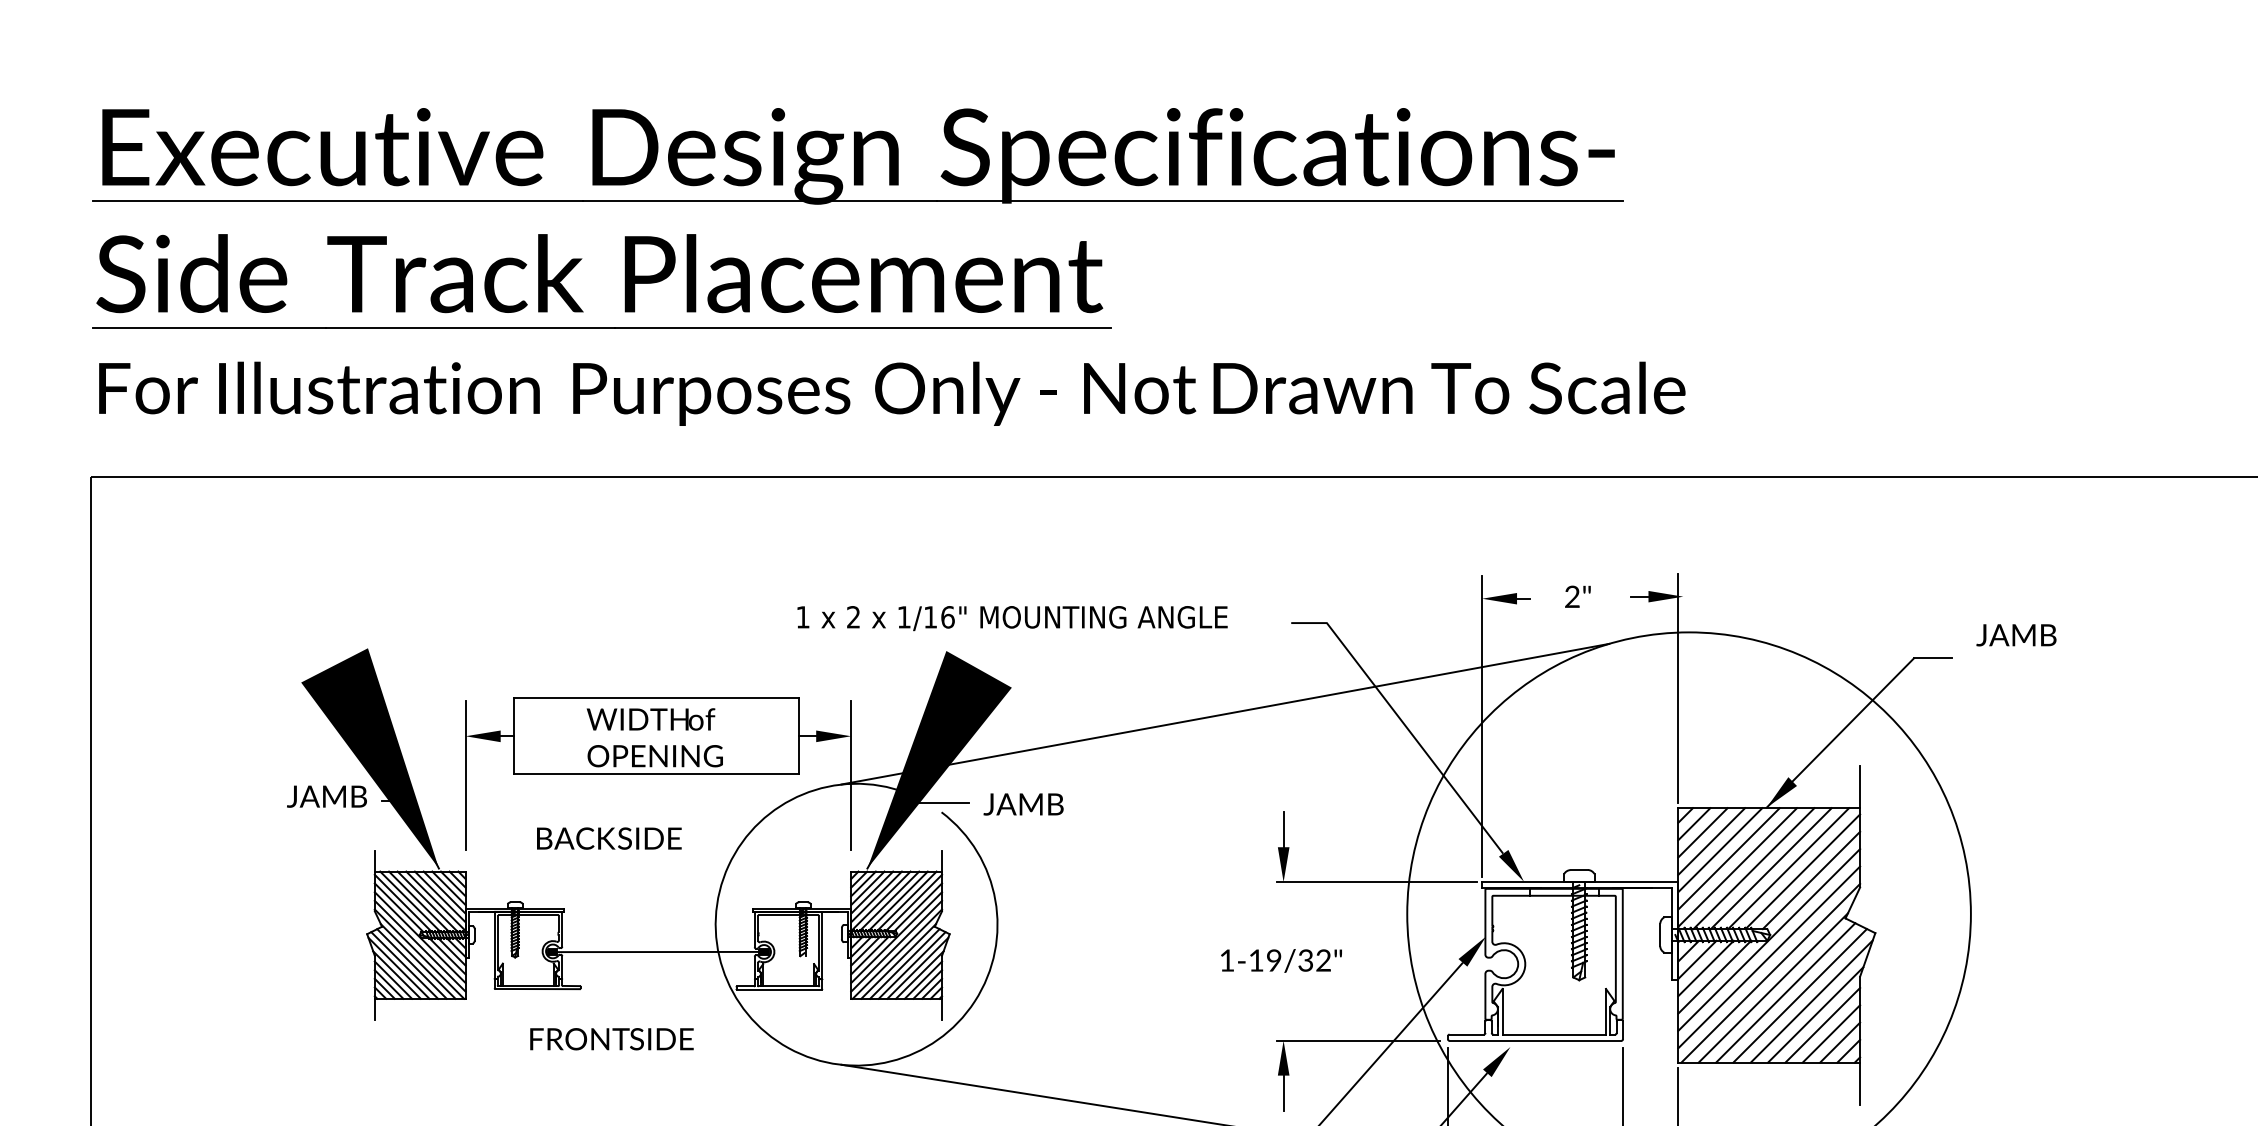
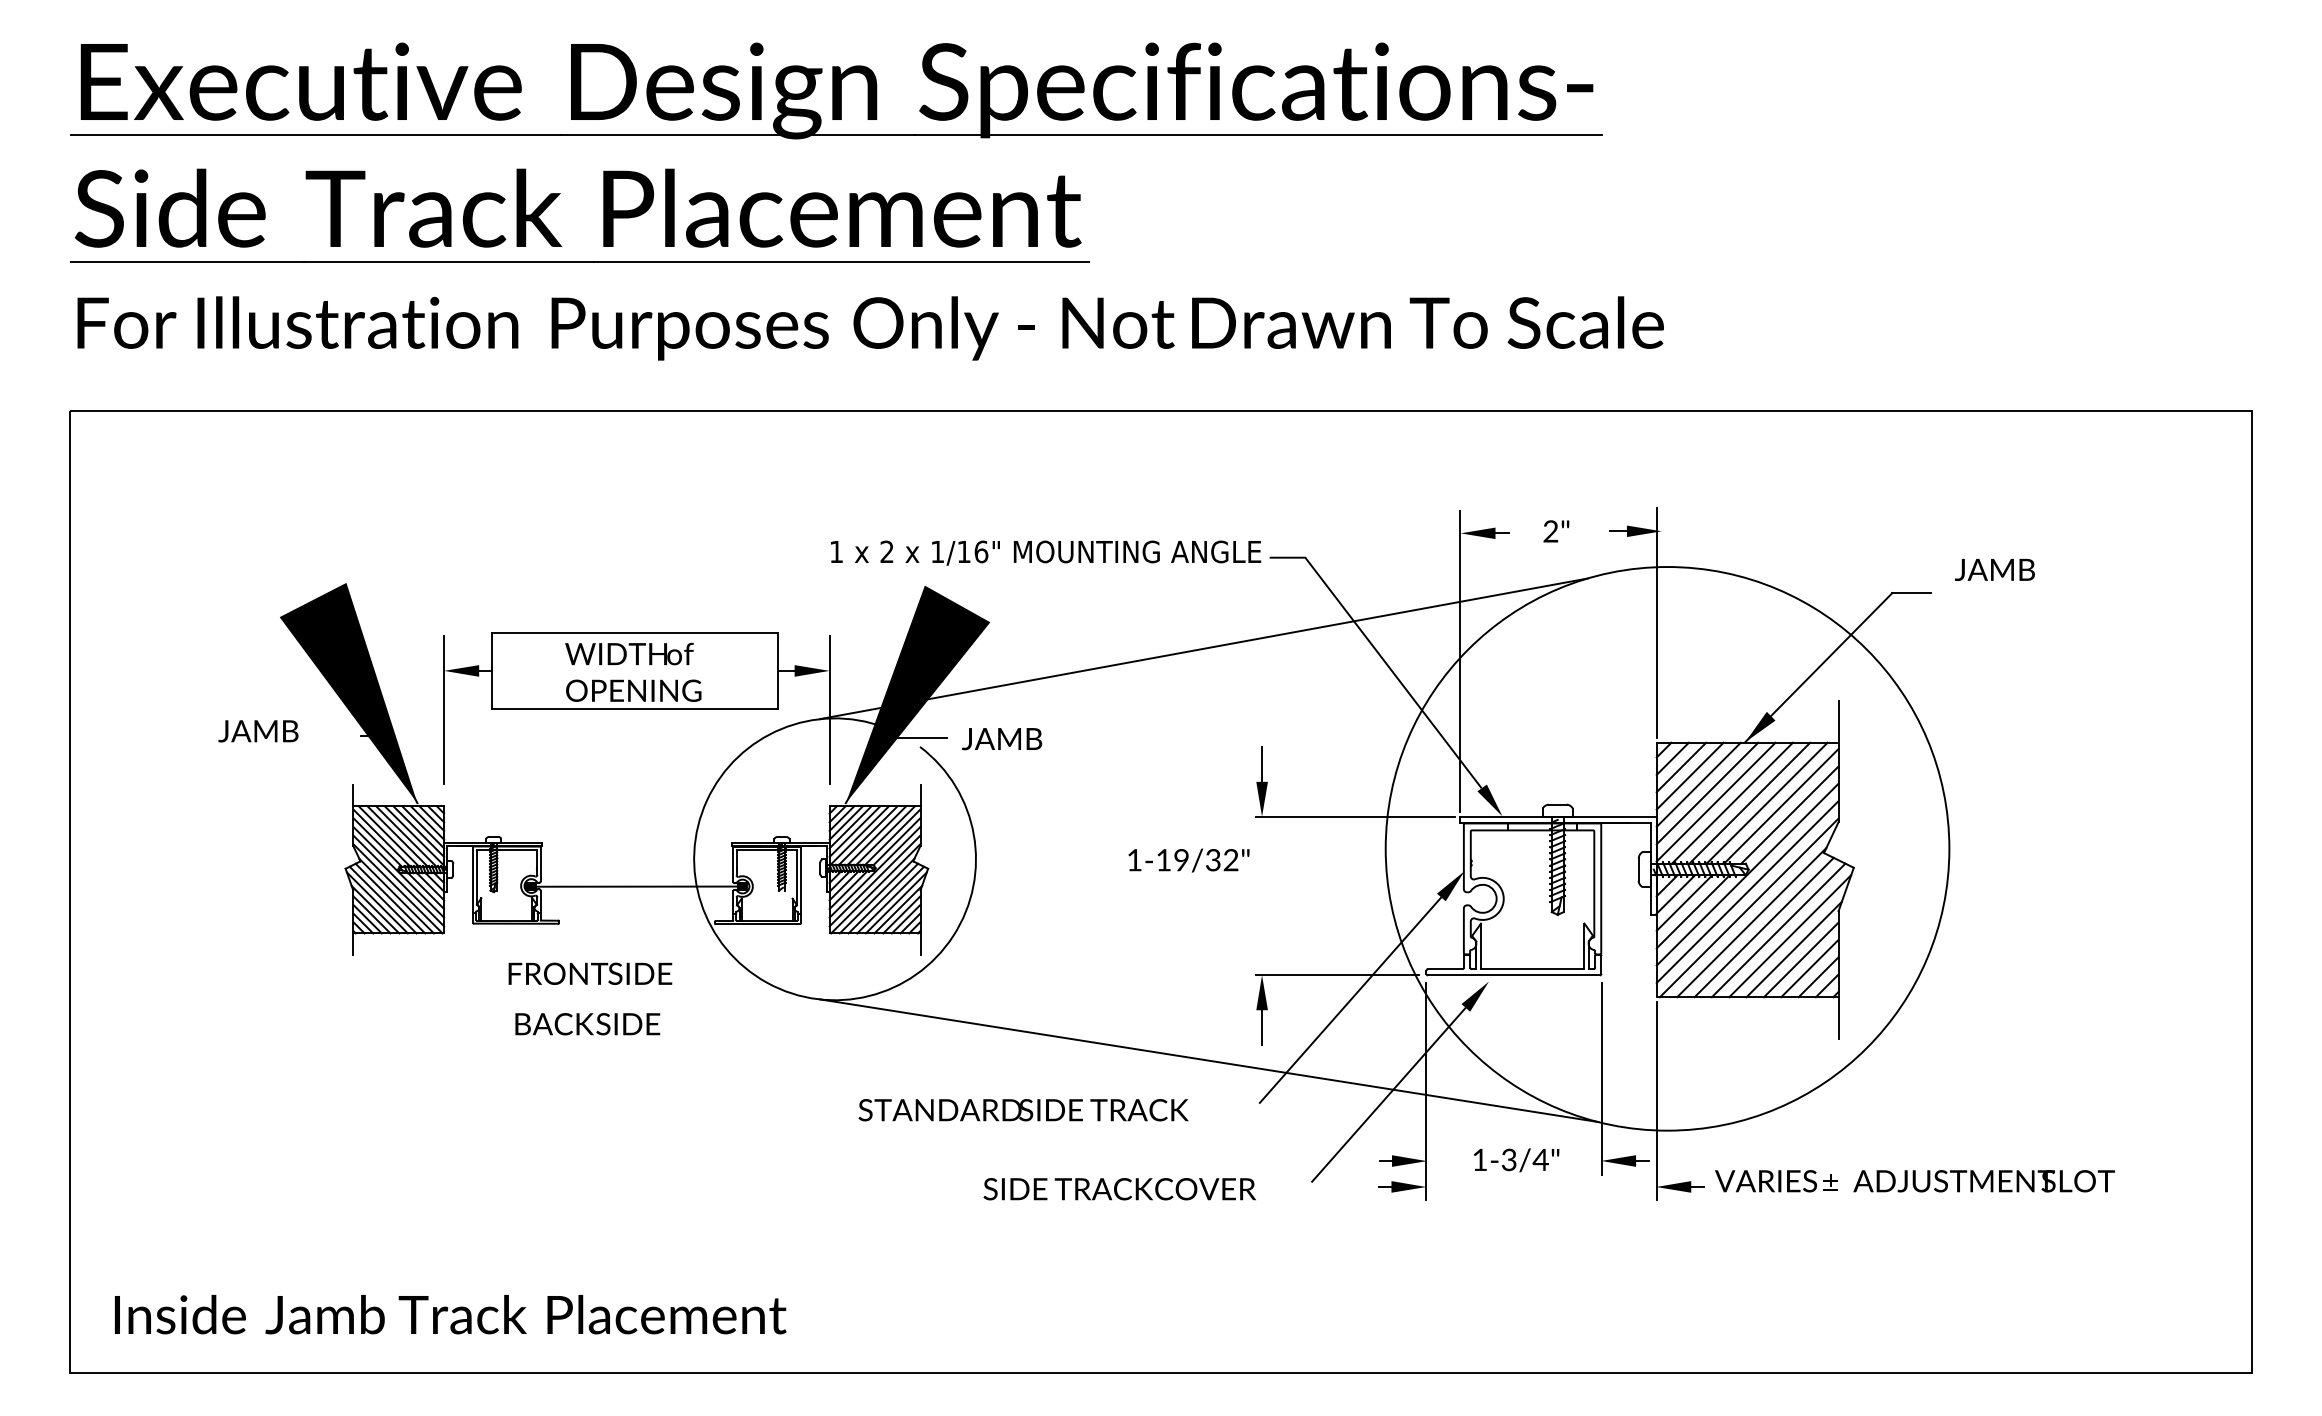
text: (1013, 617) -> (1046, 552), moved
text: (327, 796) -> (258, 731), moved
text: (609, 838) -> (587, 1024), moved
text: (1281, 960) -> (1188, 860), moved

